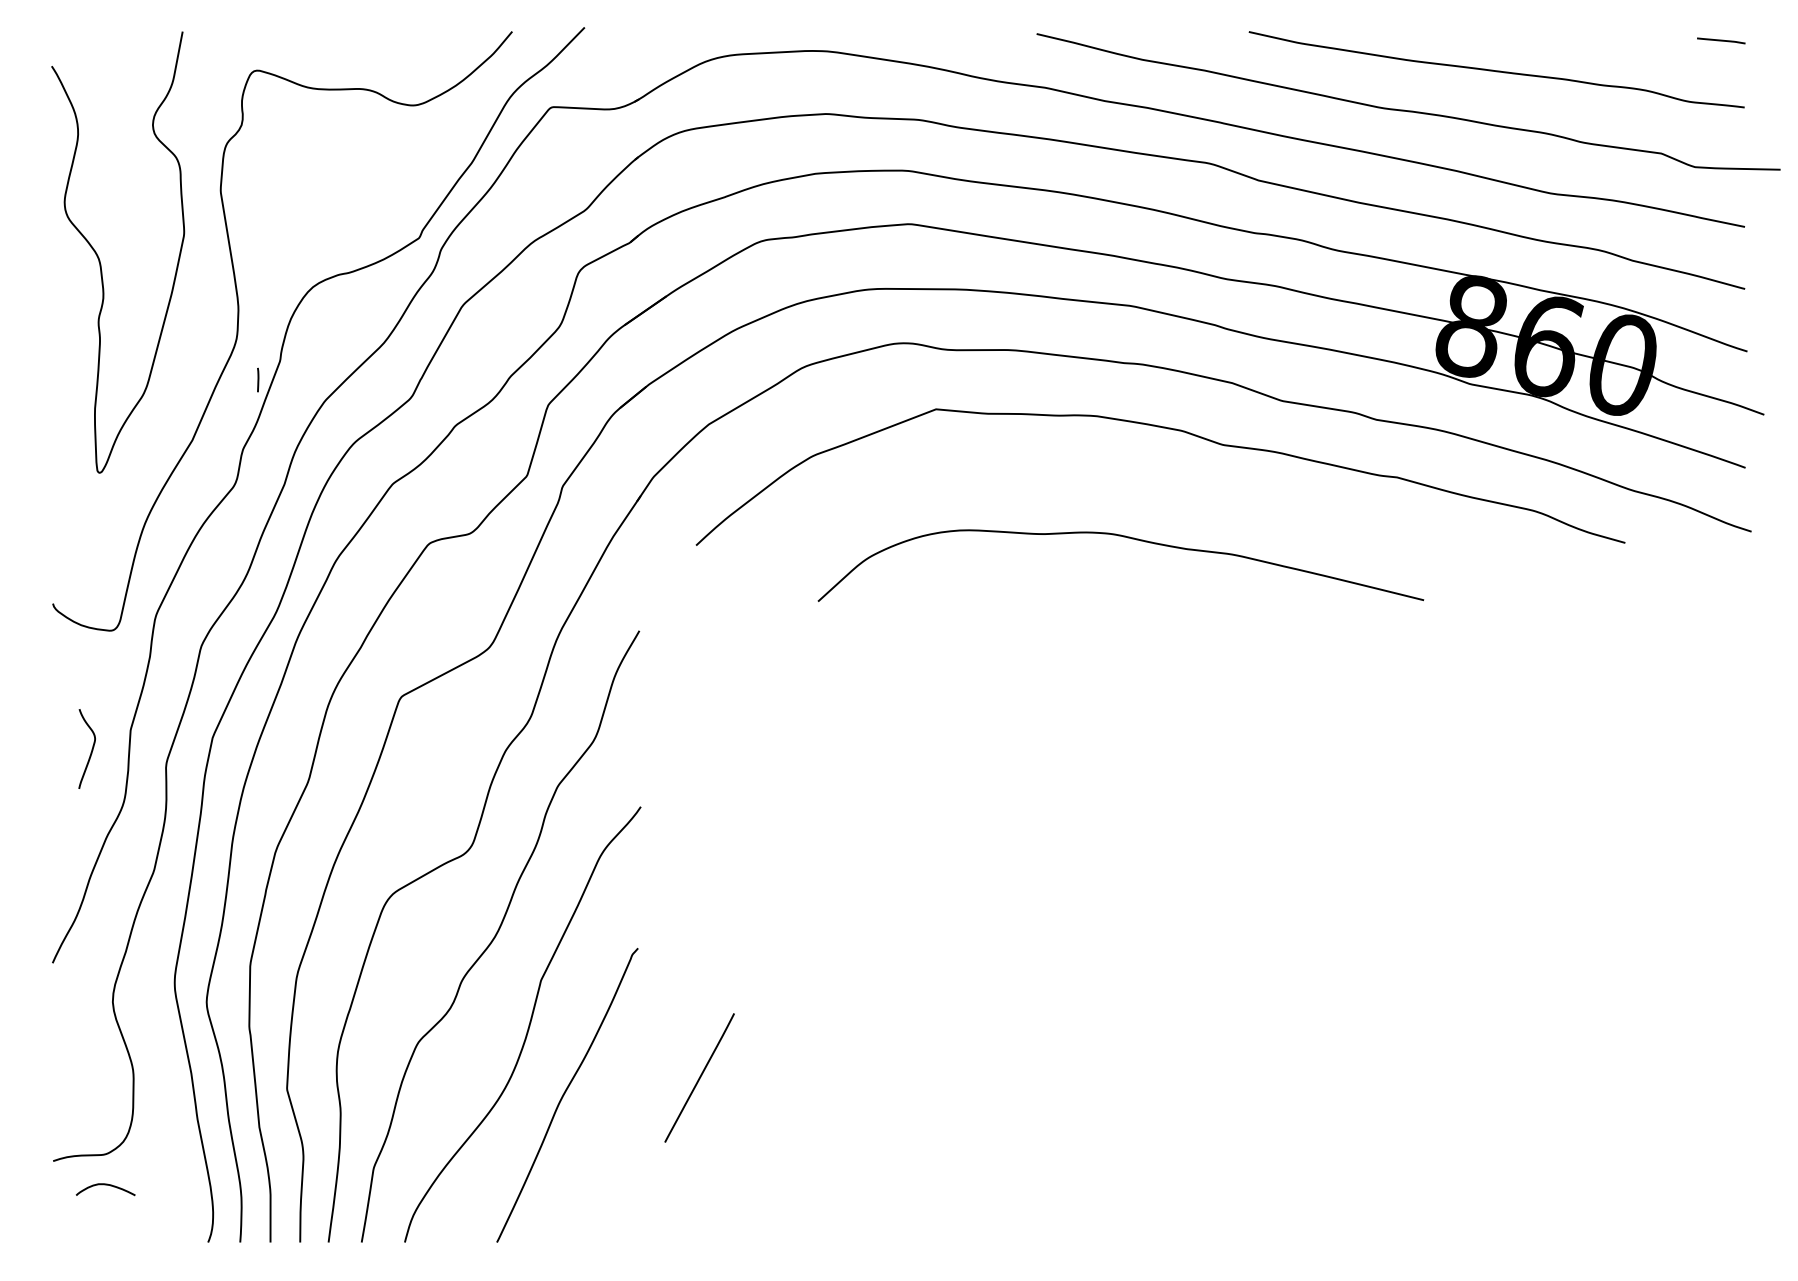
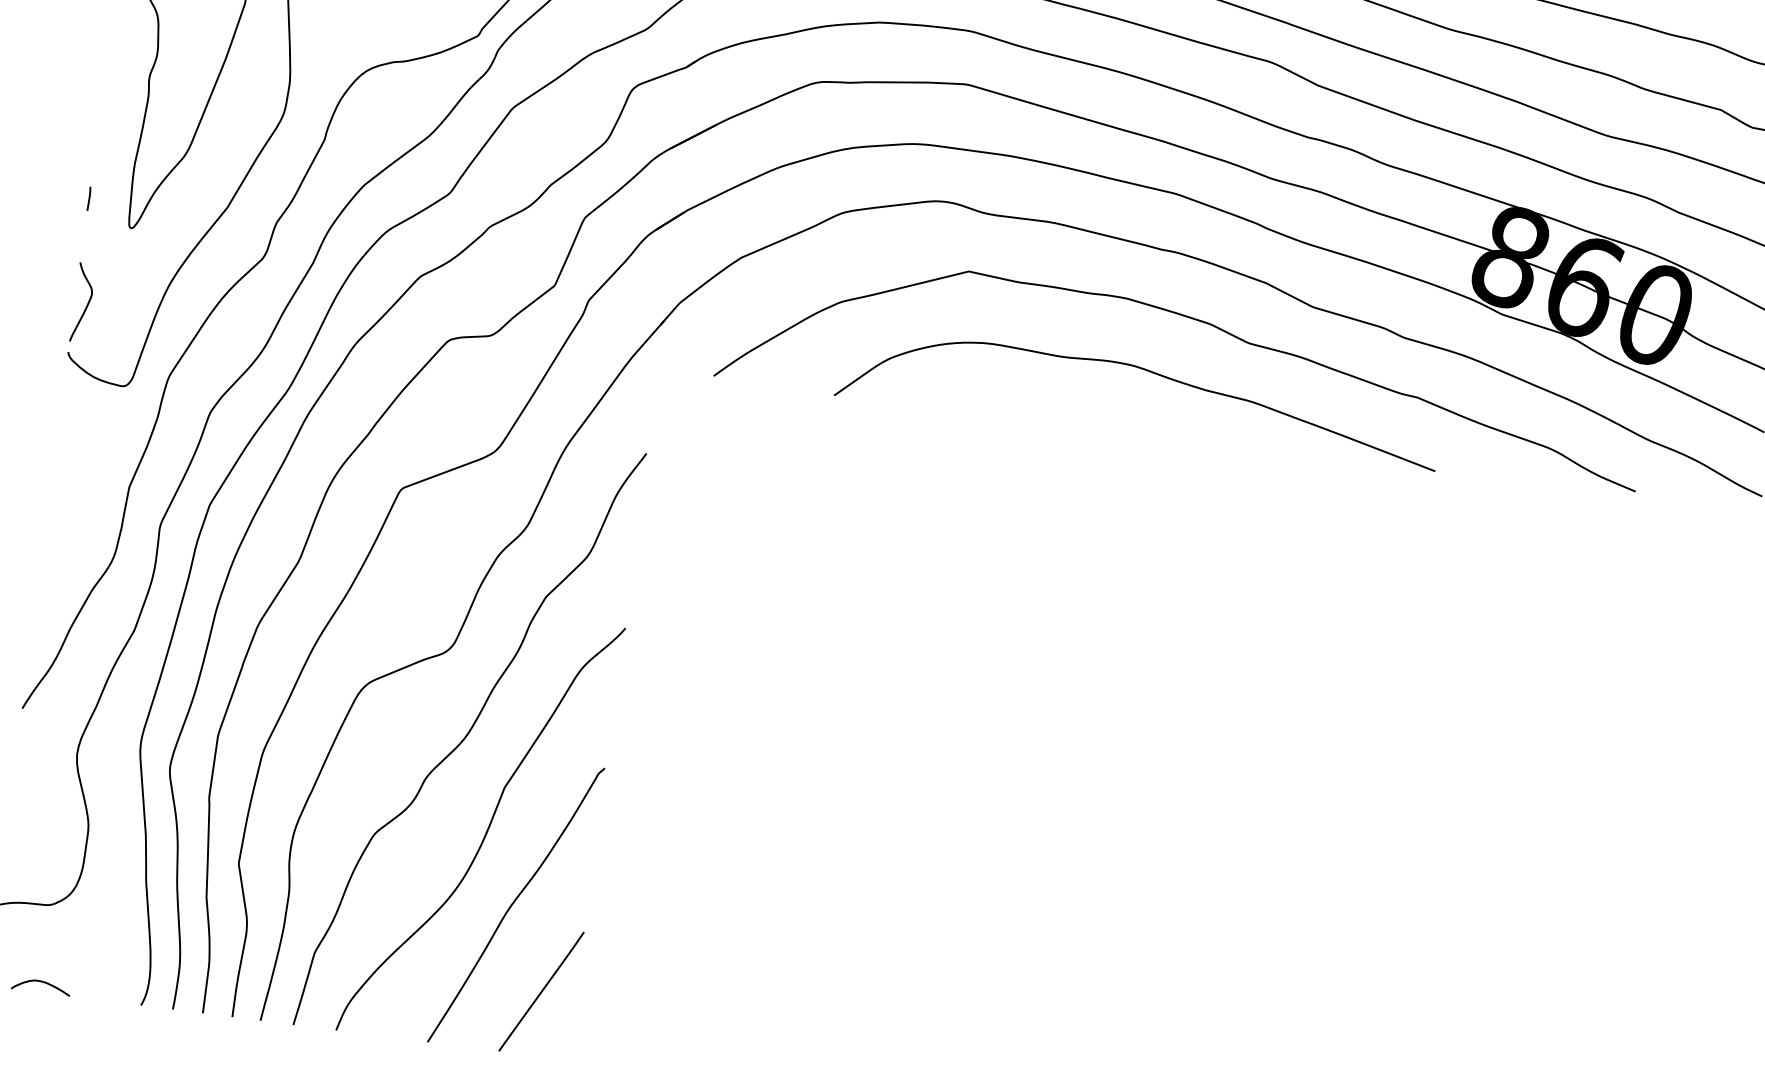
line: (258, 379) -> (89, 198), moved
curve: (1127, 538) -> (1148, 372), moved
curve: (91, 749) -> (87, 303), moved
line: (699, 1077) -> (541, 991), moved
curve: (105, 1185) -> (41, 982), moved

